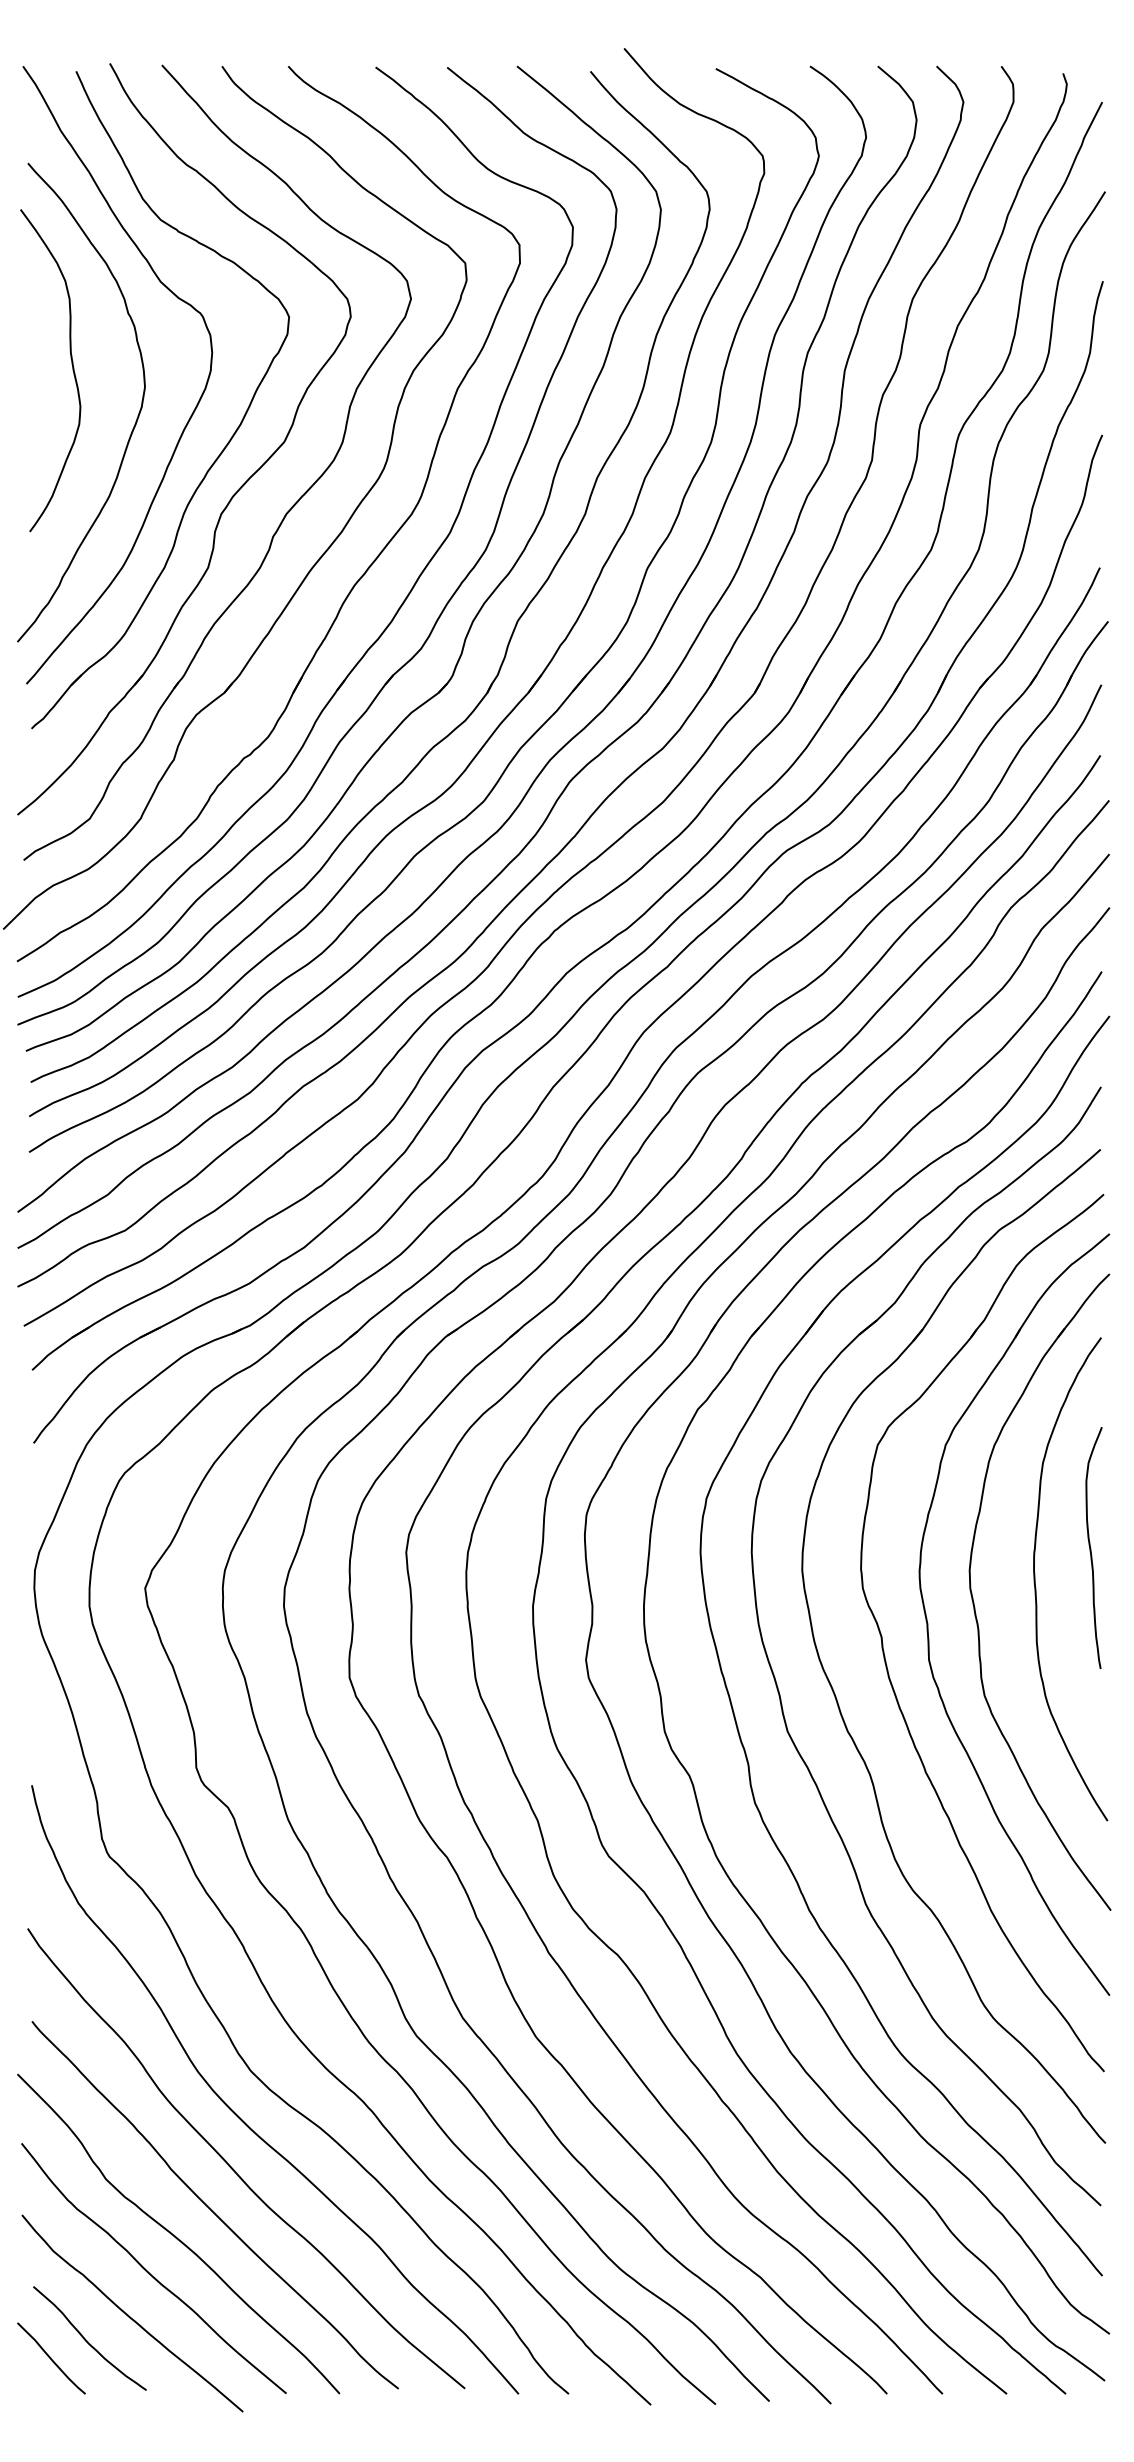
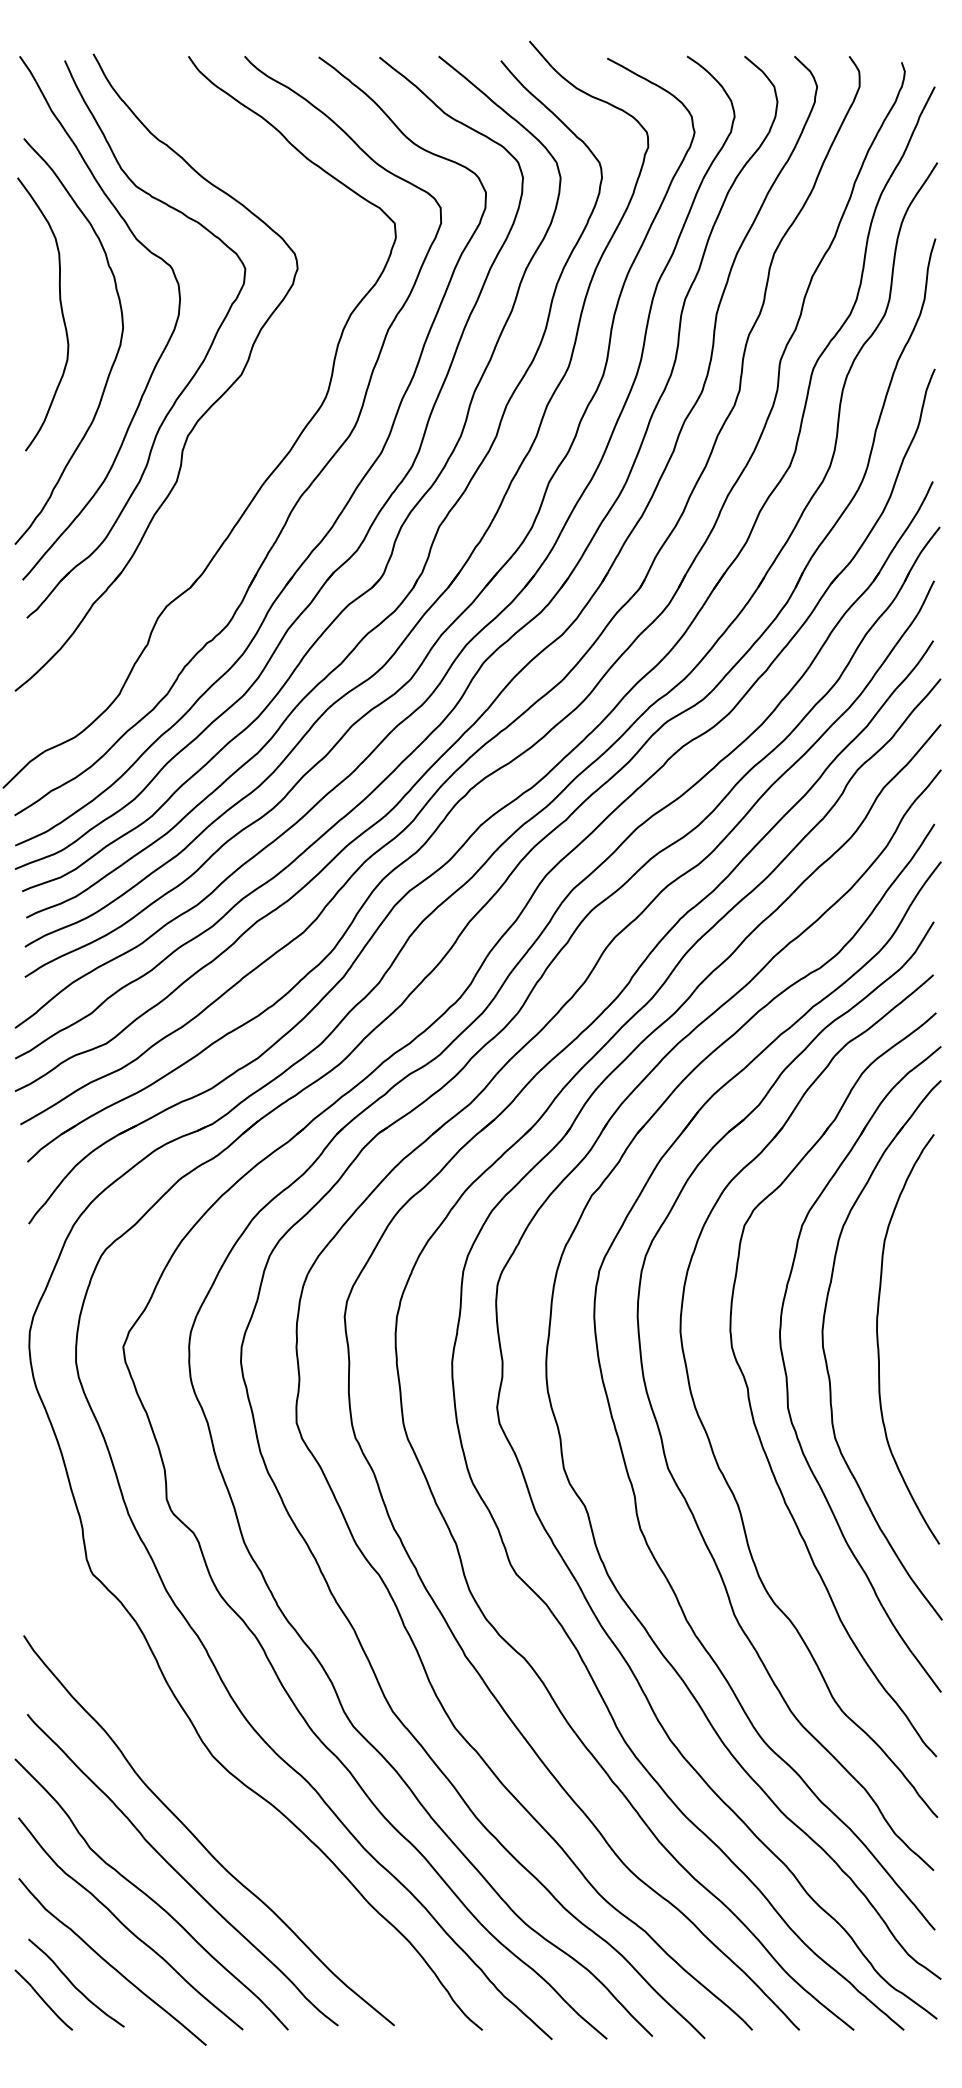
part: (285, 513) -> (242, 435), removed
curve: (1091, 1548) -> (925, 1313), removed
curve: (243, 2120) -> (206, 1798), removed

